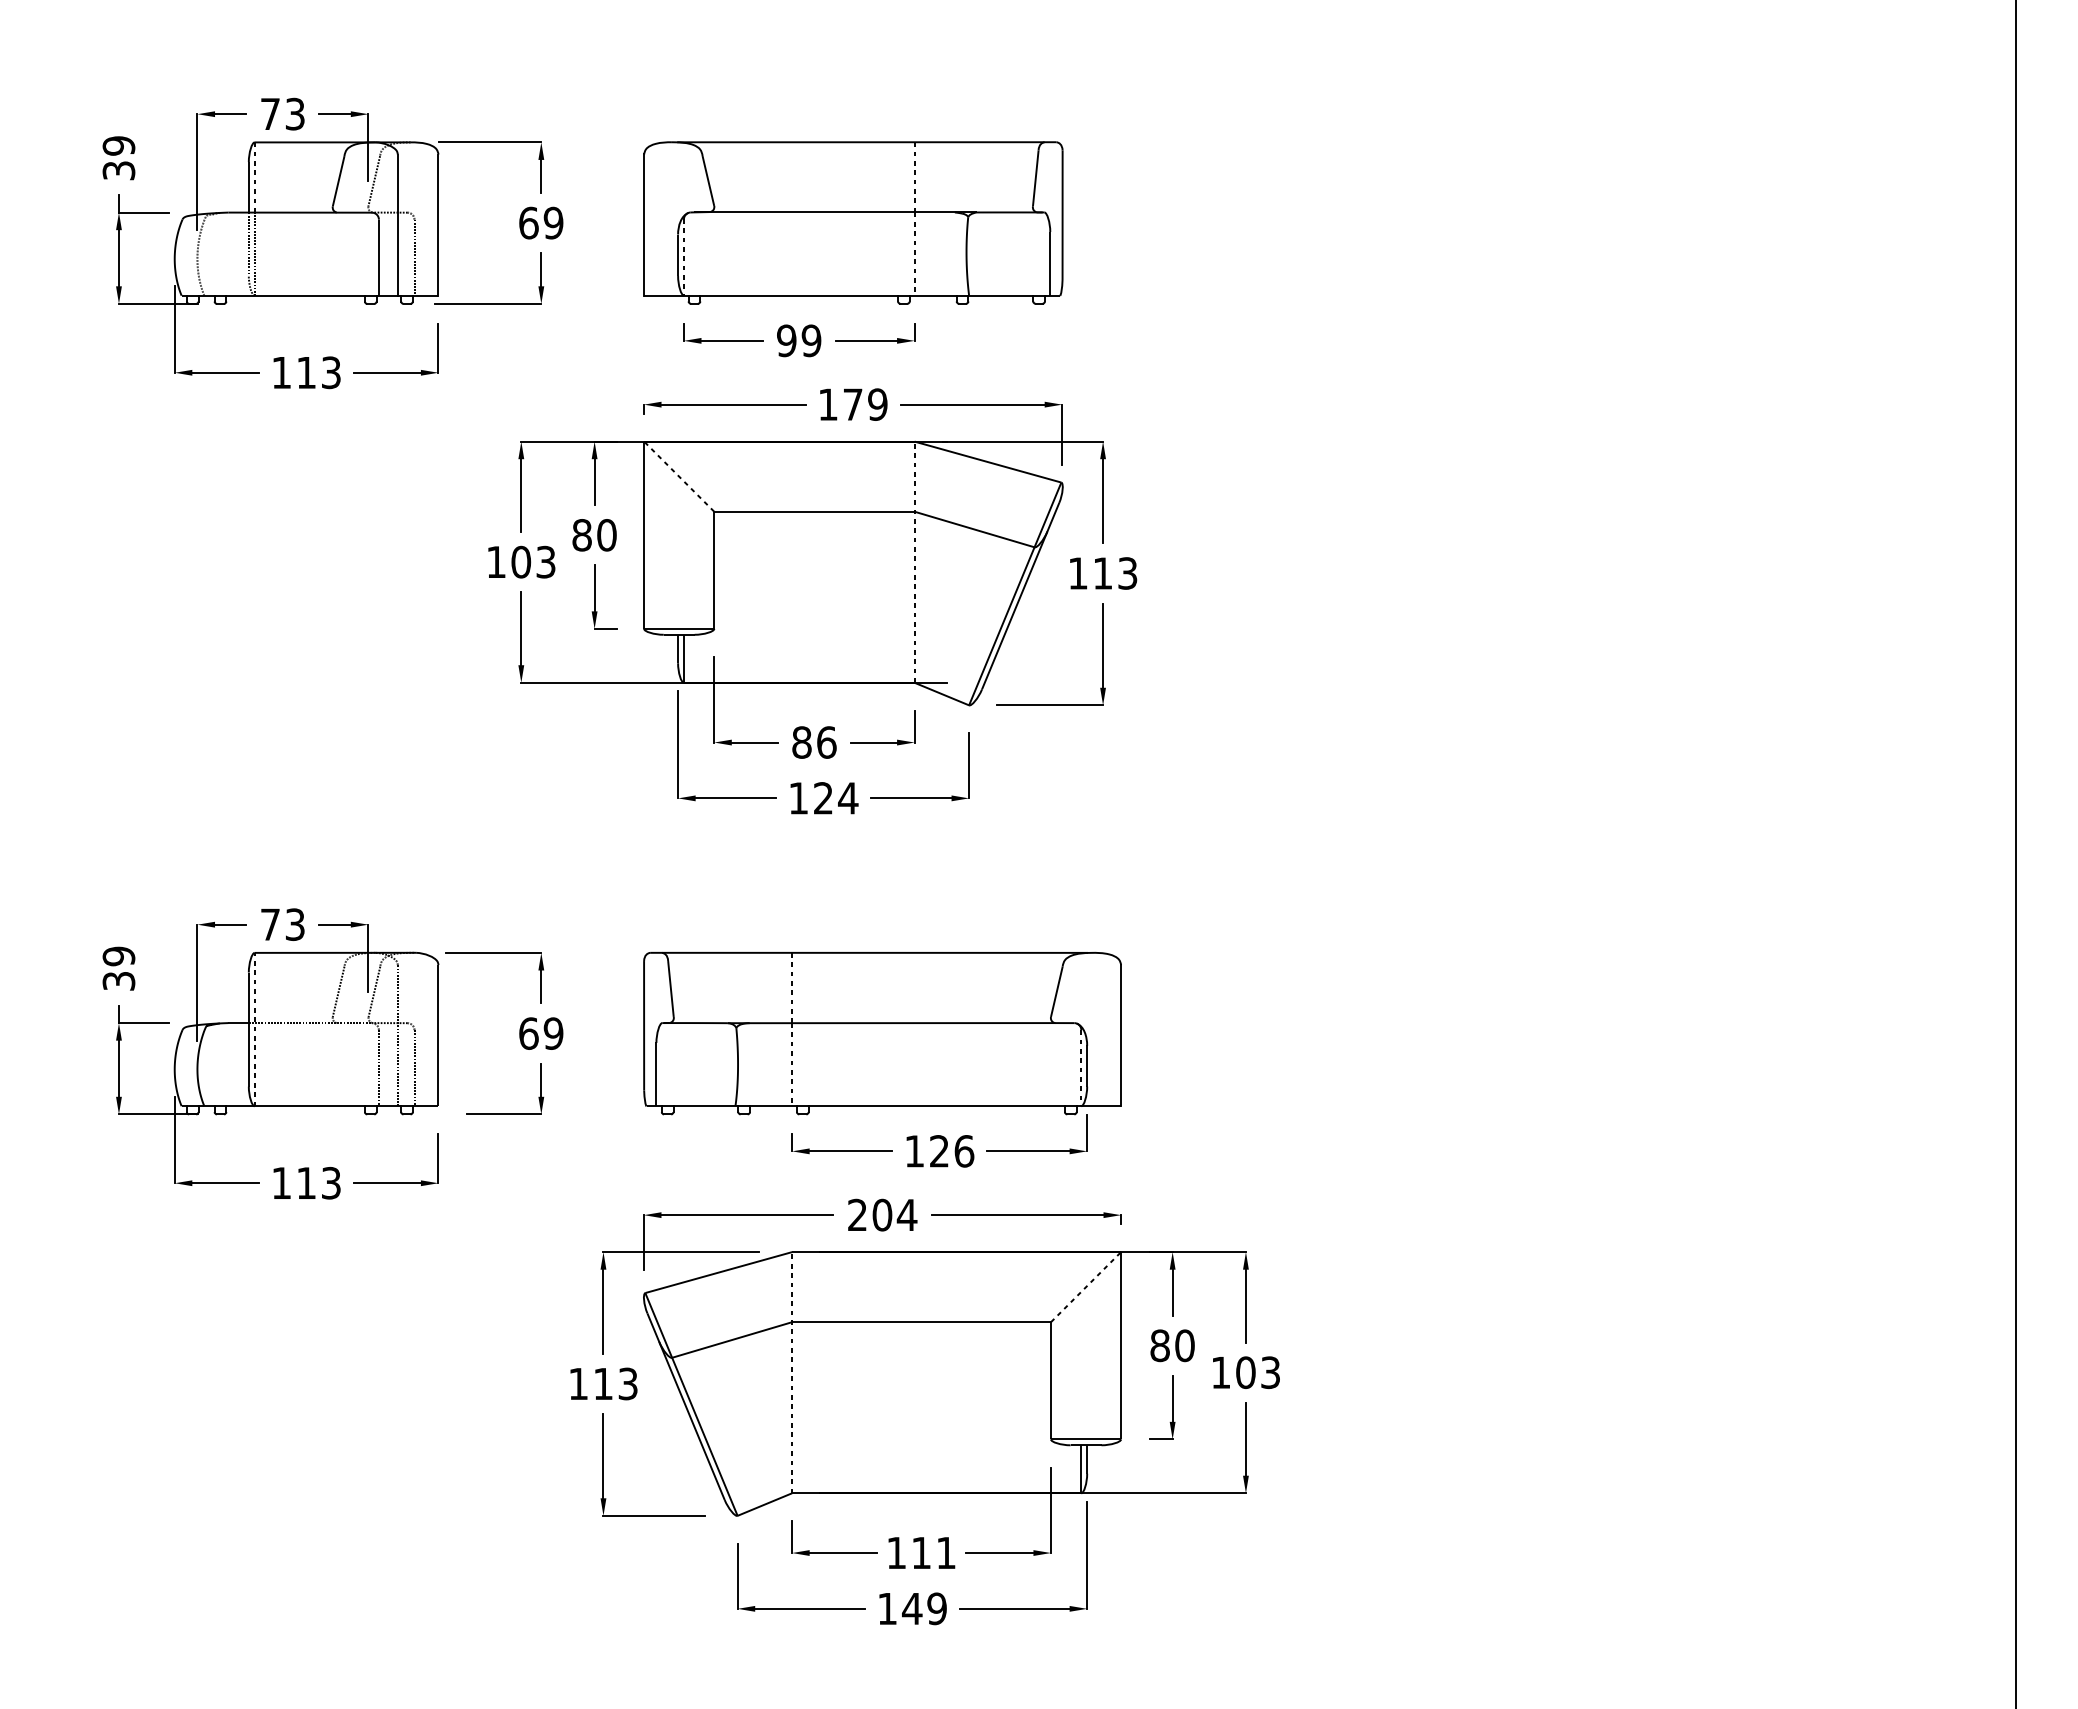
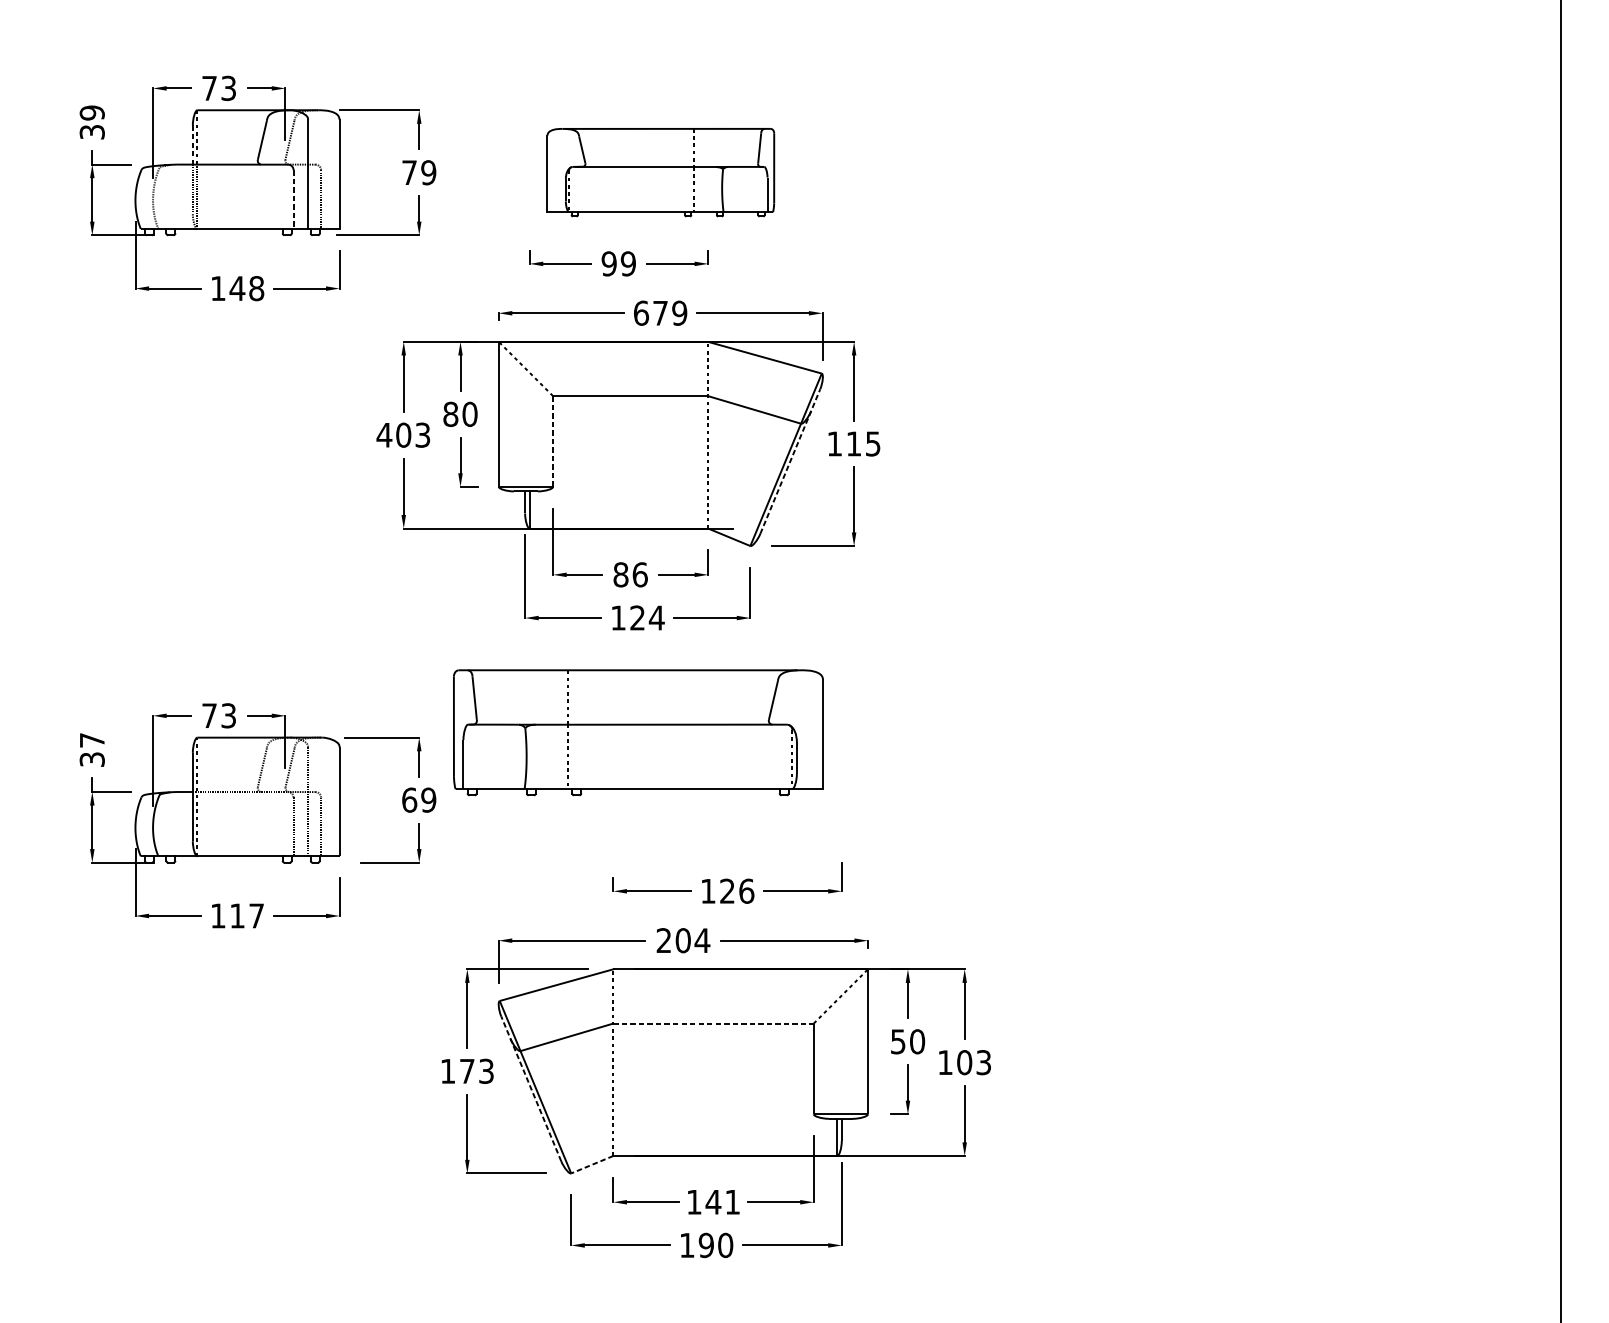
line: (248, 187) -> (192, 145), solid -> dashed
text: (528, 222) -> (409, 172), 69 -> 79
part: (853, 222) -> (660, 172), size x0.7
line: (378, 257) -> (293, 199), solid -> dashed
text: (318, 372) -> (246, 288), 113 -> 148
text: (828, 404) -> (641, 313), 179 -> 679
text: (496, 561) -> (384, 434), 103 -> 403
line: (714, 570) -> (553, 441), solid -> dashed
text: (1128, 573) -> (873, 443), 113 -> 115
line: (1020, 596) -> (790, 461), solid -> dashed
text: (118, 956) -> (91, 740), 39 -> 37
part: (882, 1033) -> (638, 732), moved
text: (331, 1182) -> (256, 915), 113 -> 117
line: (922, 1322) -> (714, 1023), solid -> dashed
text: (1159, 1345) -> (897, 1041), 80 -> 50
text: (603, 1383) -> (467, 1070), 113 -> 173
line: (685, 1406) -> (530, 1088), solid -> dashed
line: (764, 1504) -> (592, 1164), solid -> dashed
text: (921, 1552) -> (713, 1201), 111 -> 141
text: (924, 1608) -> (715, 1245), 149 -> 190

